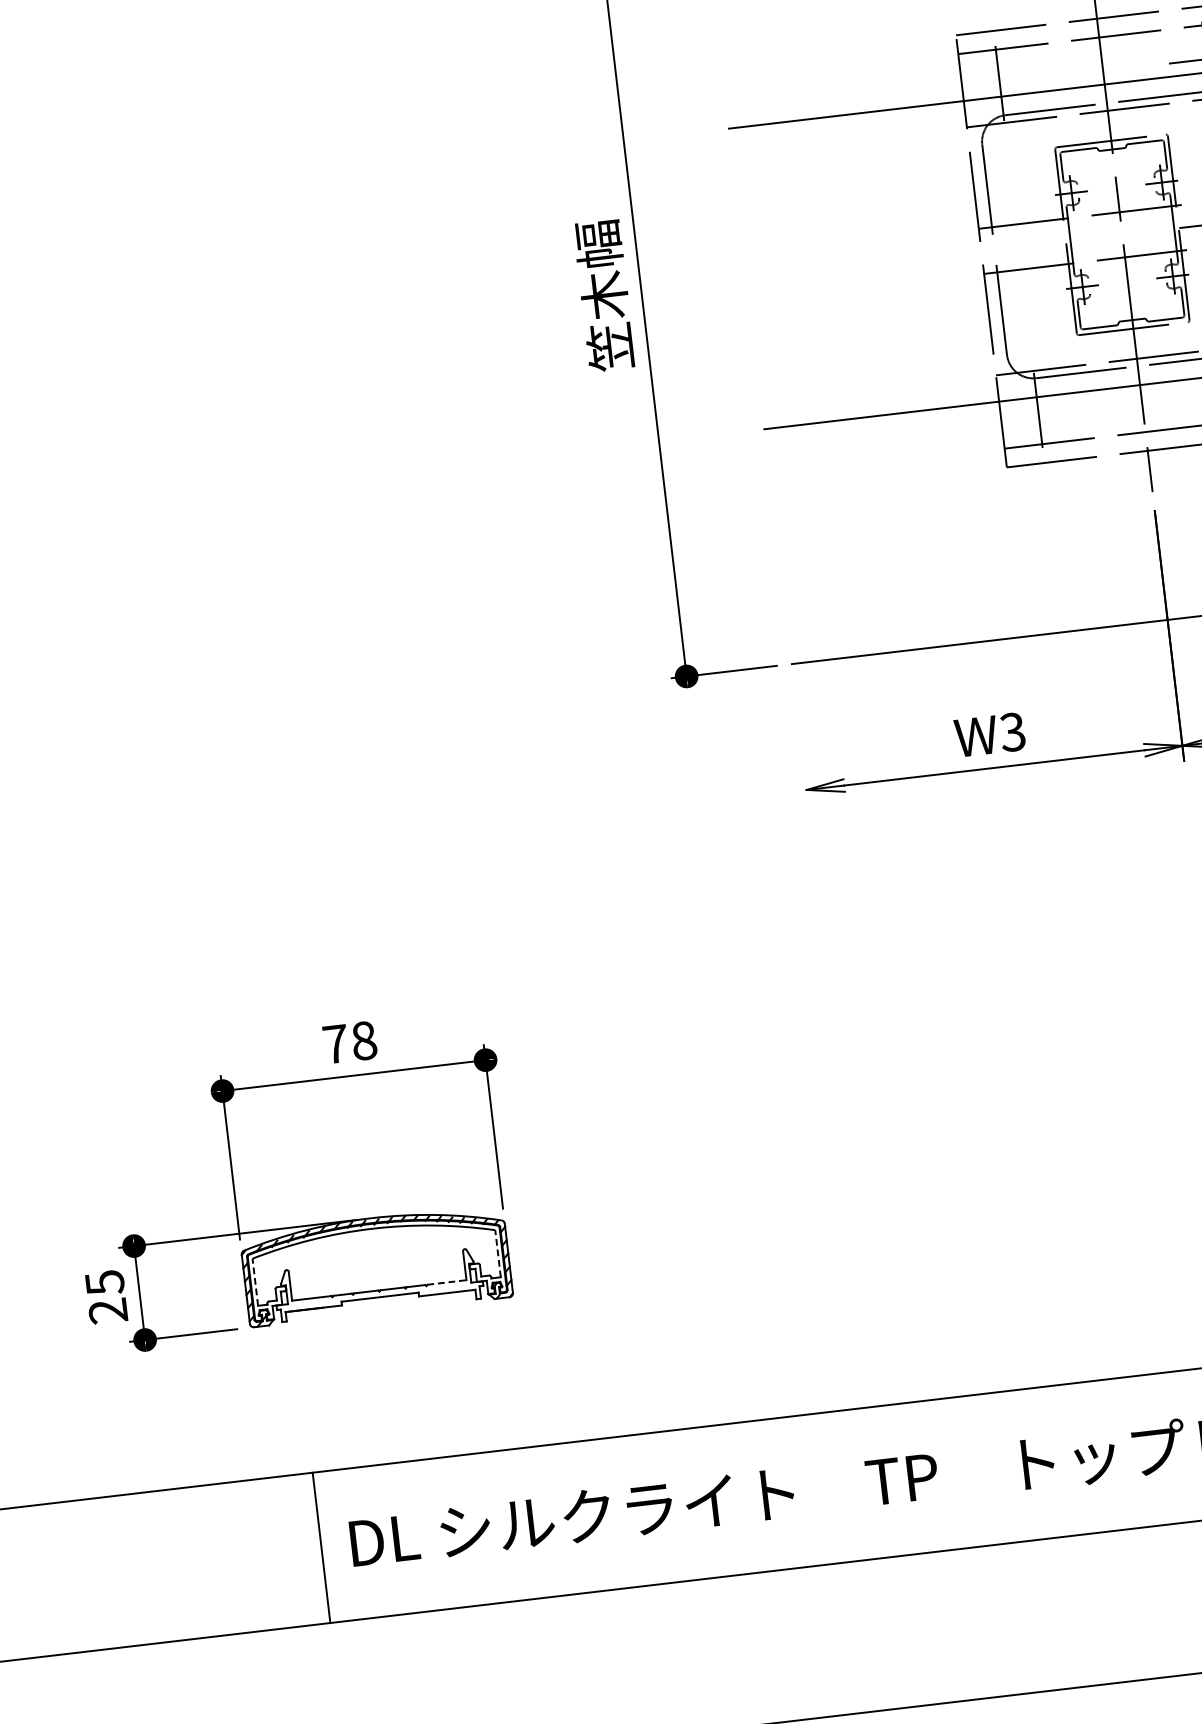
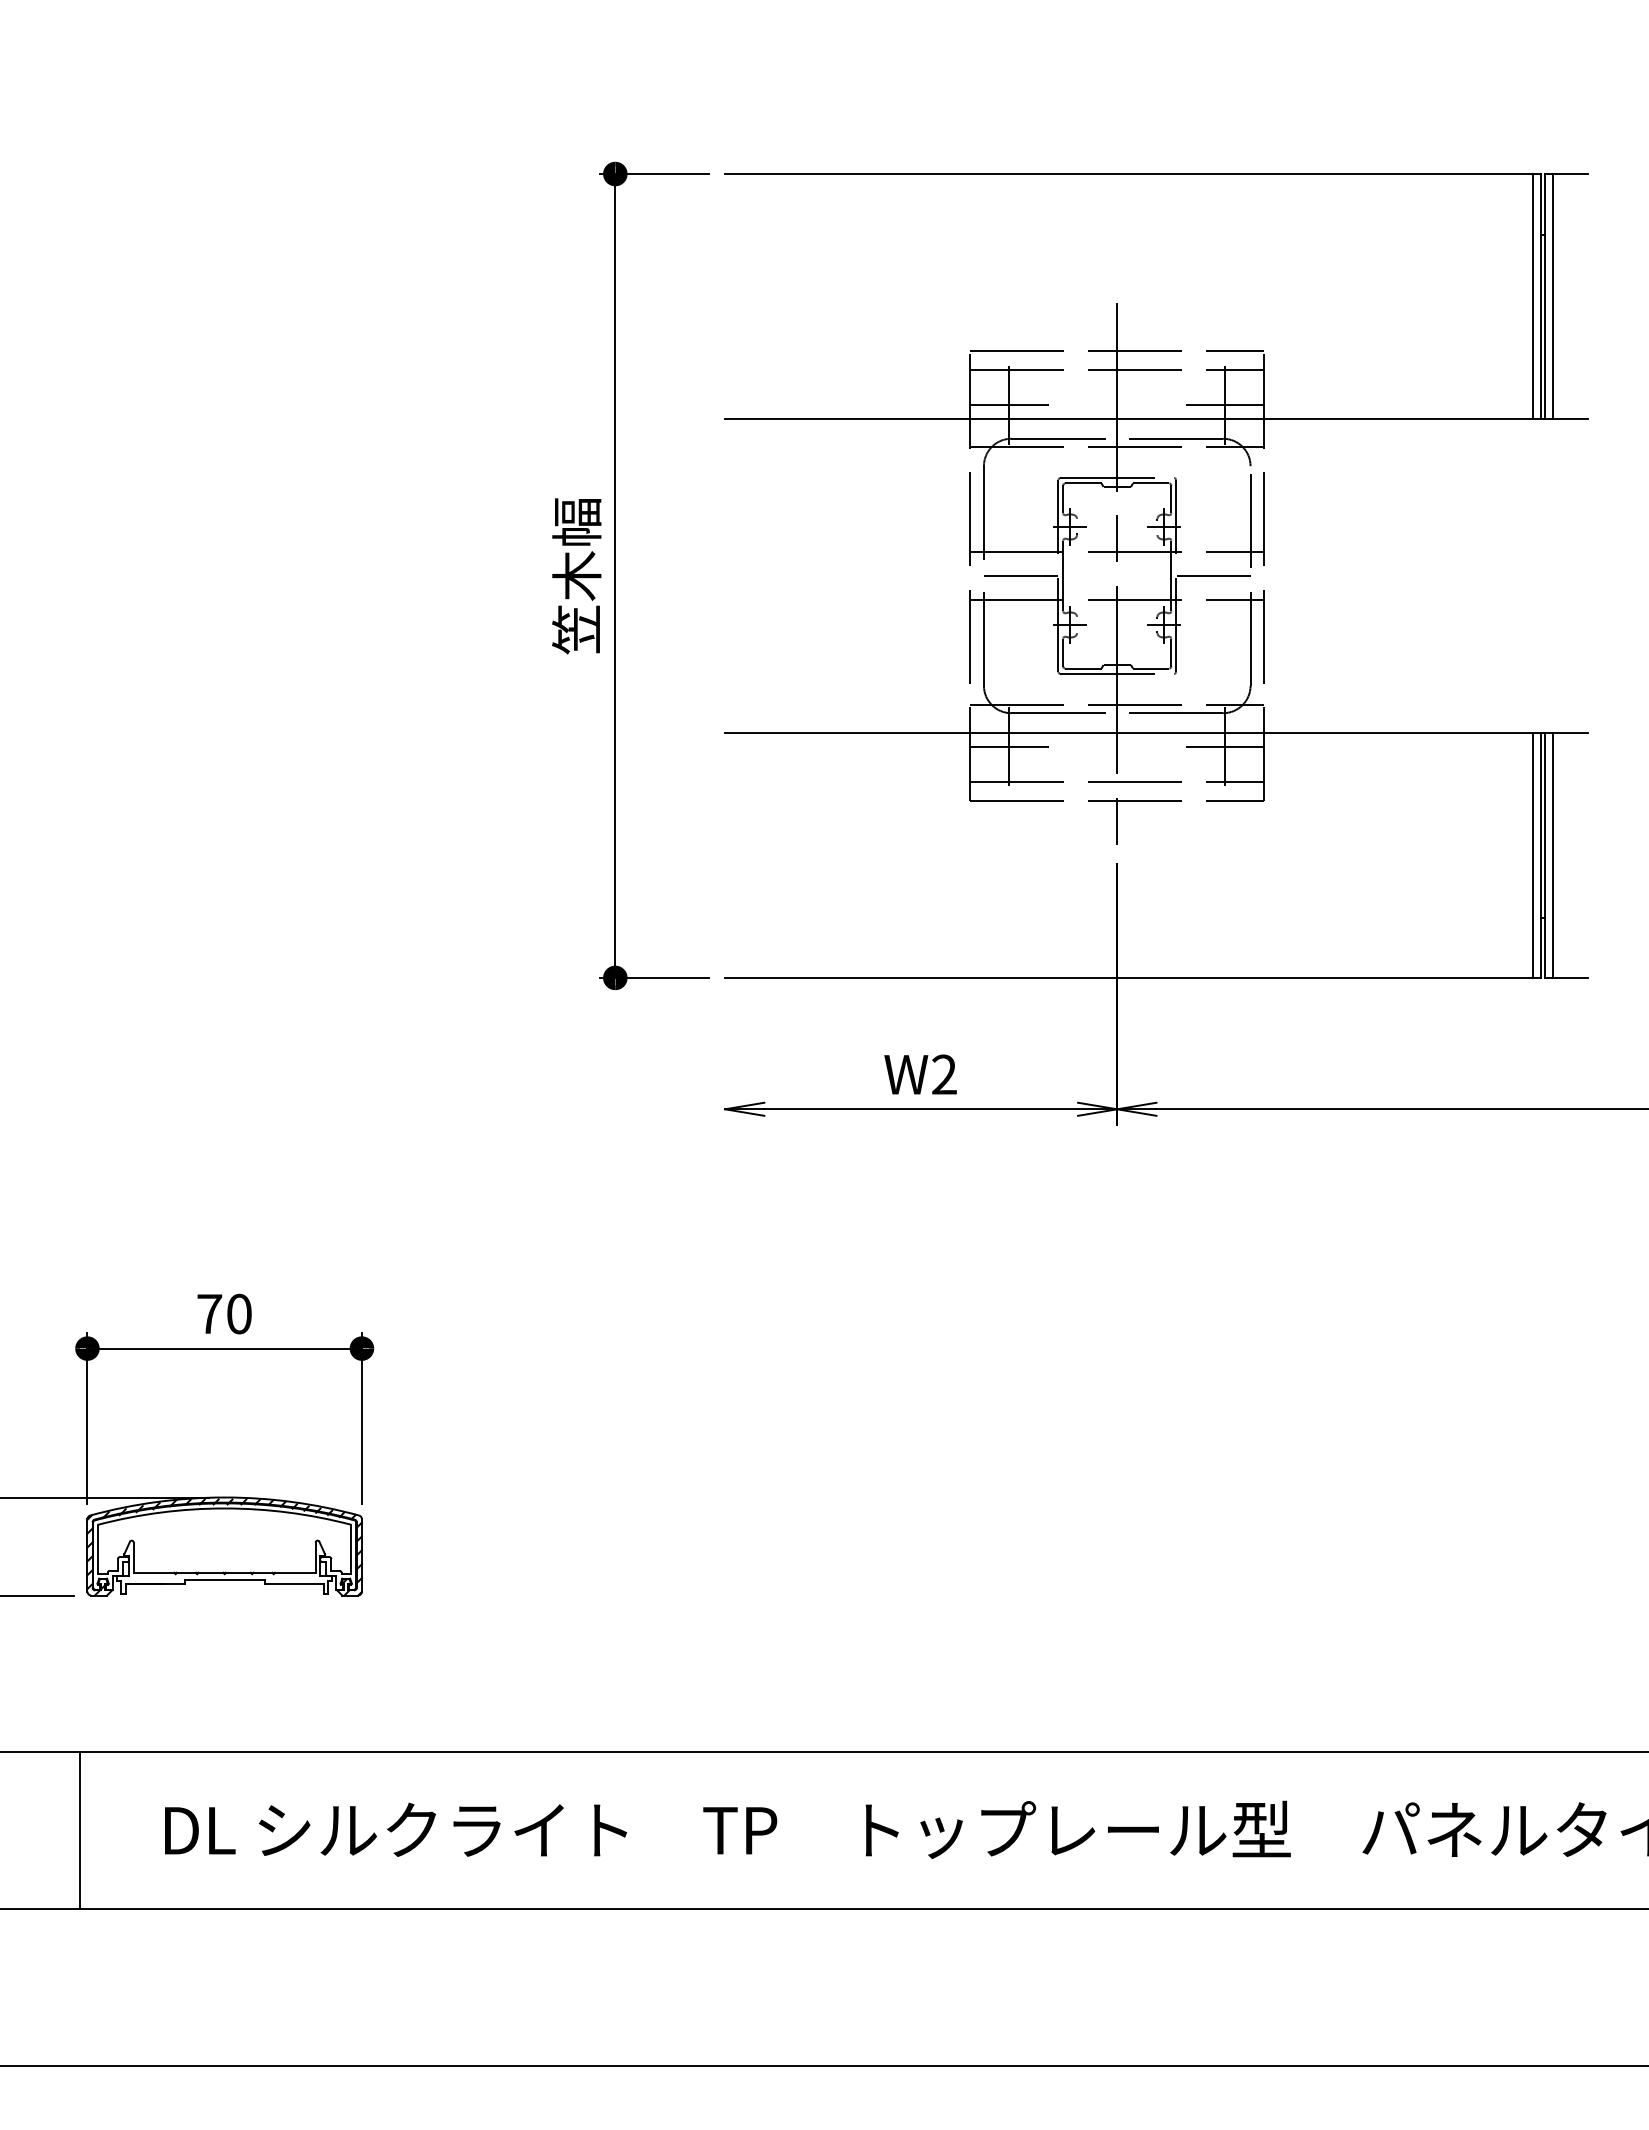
line: (999, 83) -> (1009, 405), added
line: (1029, 245) -> (1020, 575), added
line: (1038, 410) -> (1009, 746), added
text: (1011, 732) -> (943, 1074), W3 -> W2
text: (364, 1040) -> (239, 1313), 78 -> 70
line: (498, 1253) -> (351, 1549), dashed -> solid
line: (255, 1282) -> (98, 1549), dashed -> solid
line: (447, 1282) -> (295, 1572), dashed -> solid
line: (321, 1547) -> (80, 1830), moved

